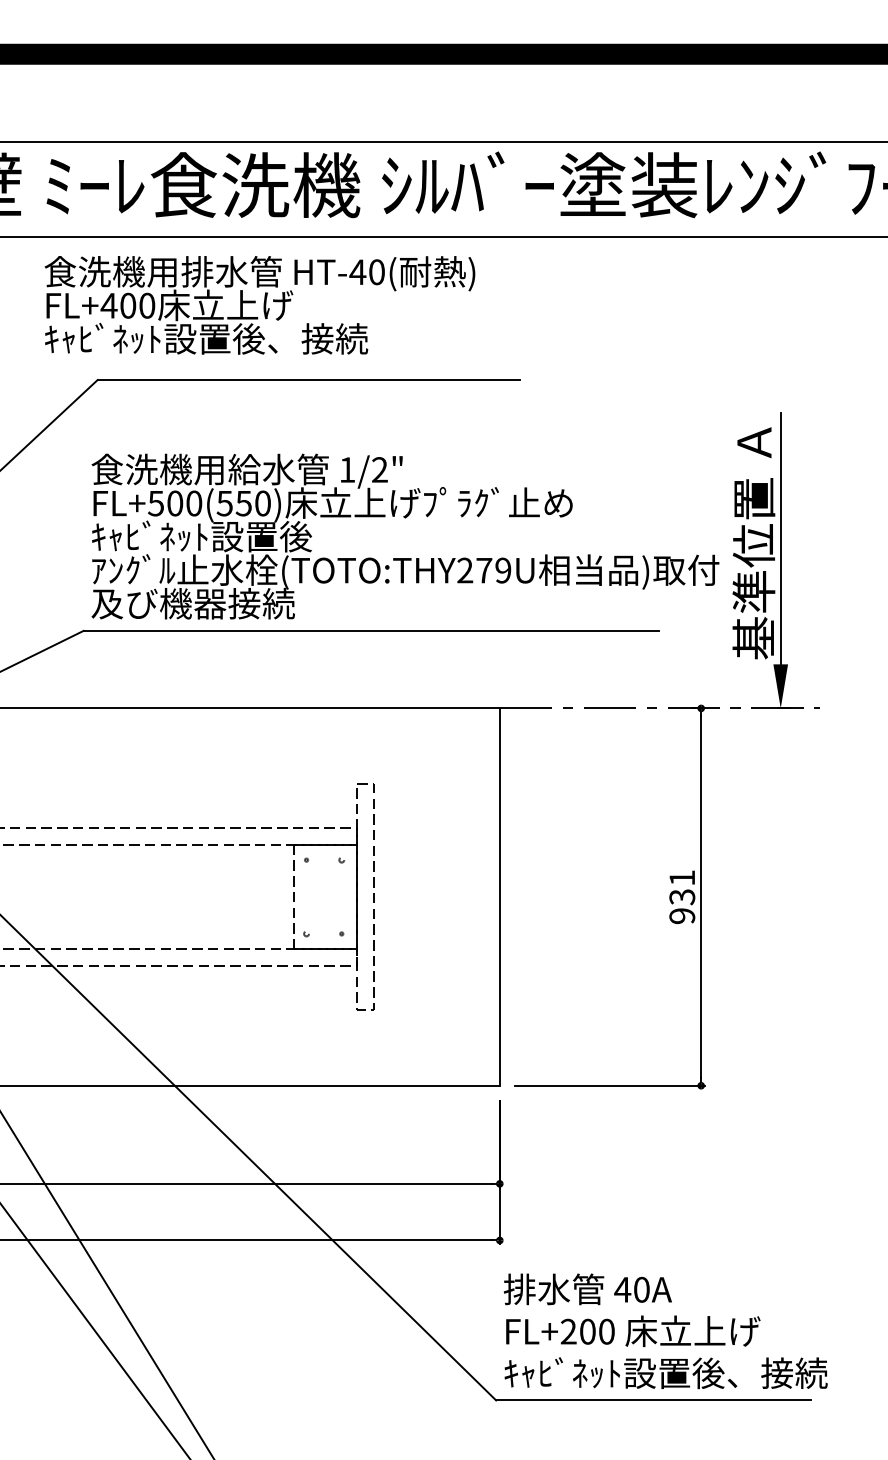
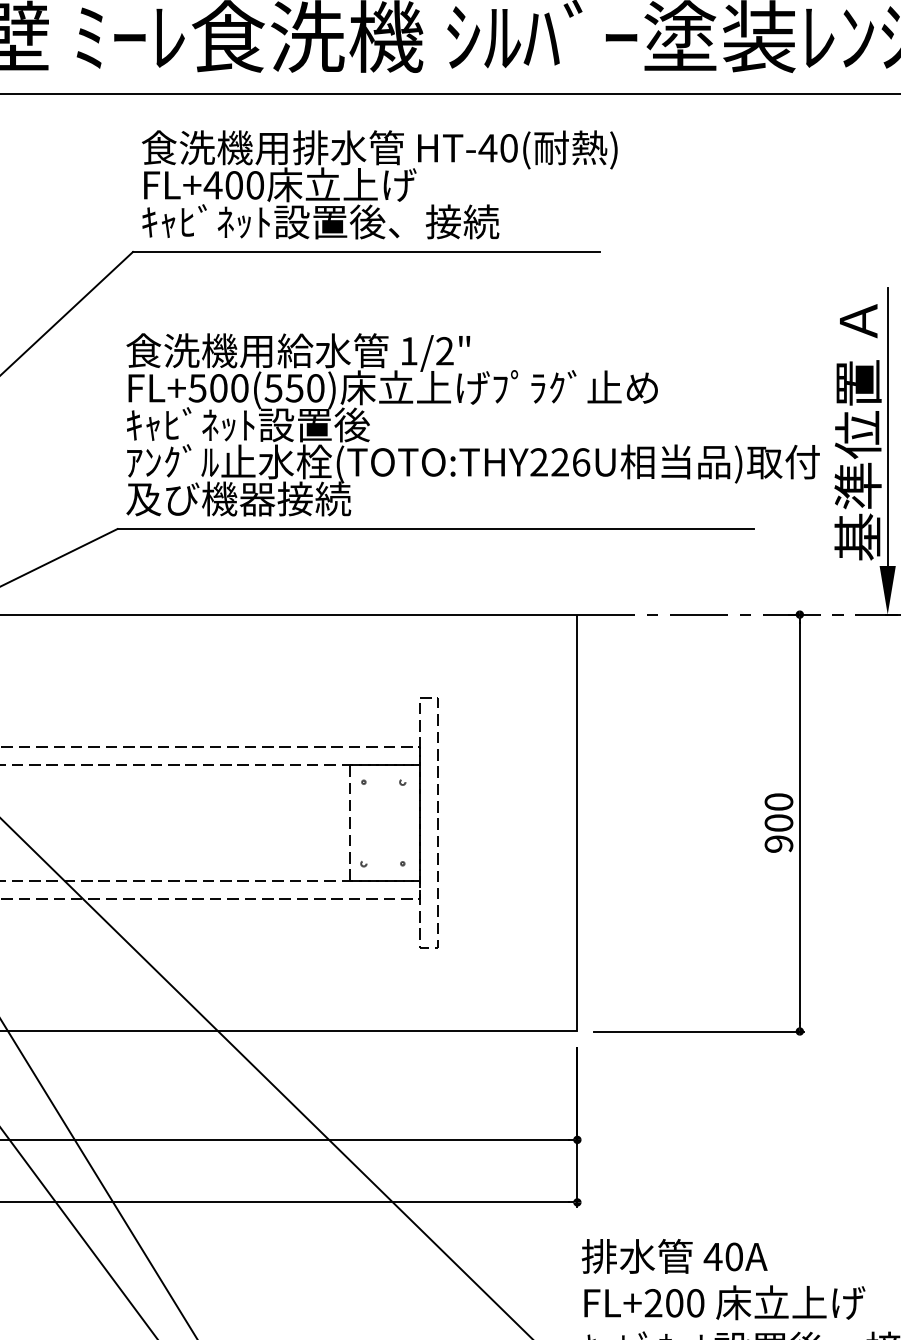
text: (259, 305) -> (379, 185), moved
text: (493, 570) -> (570, 462), (TOTO:THY279U -> (TOTO:THY226U
text: (682, 887) -> (779, 812), 931 -> 900

